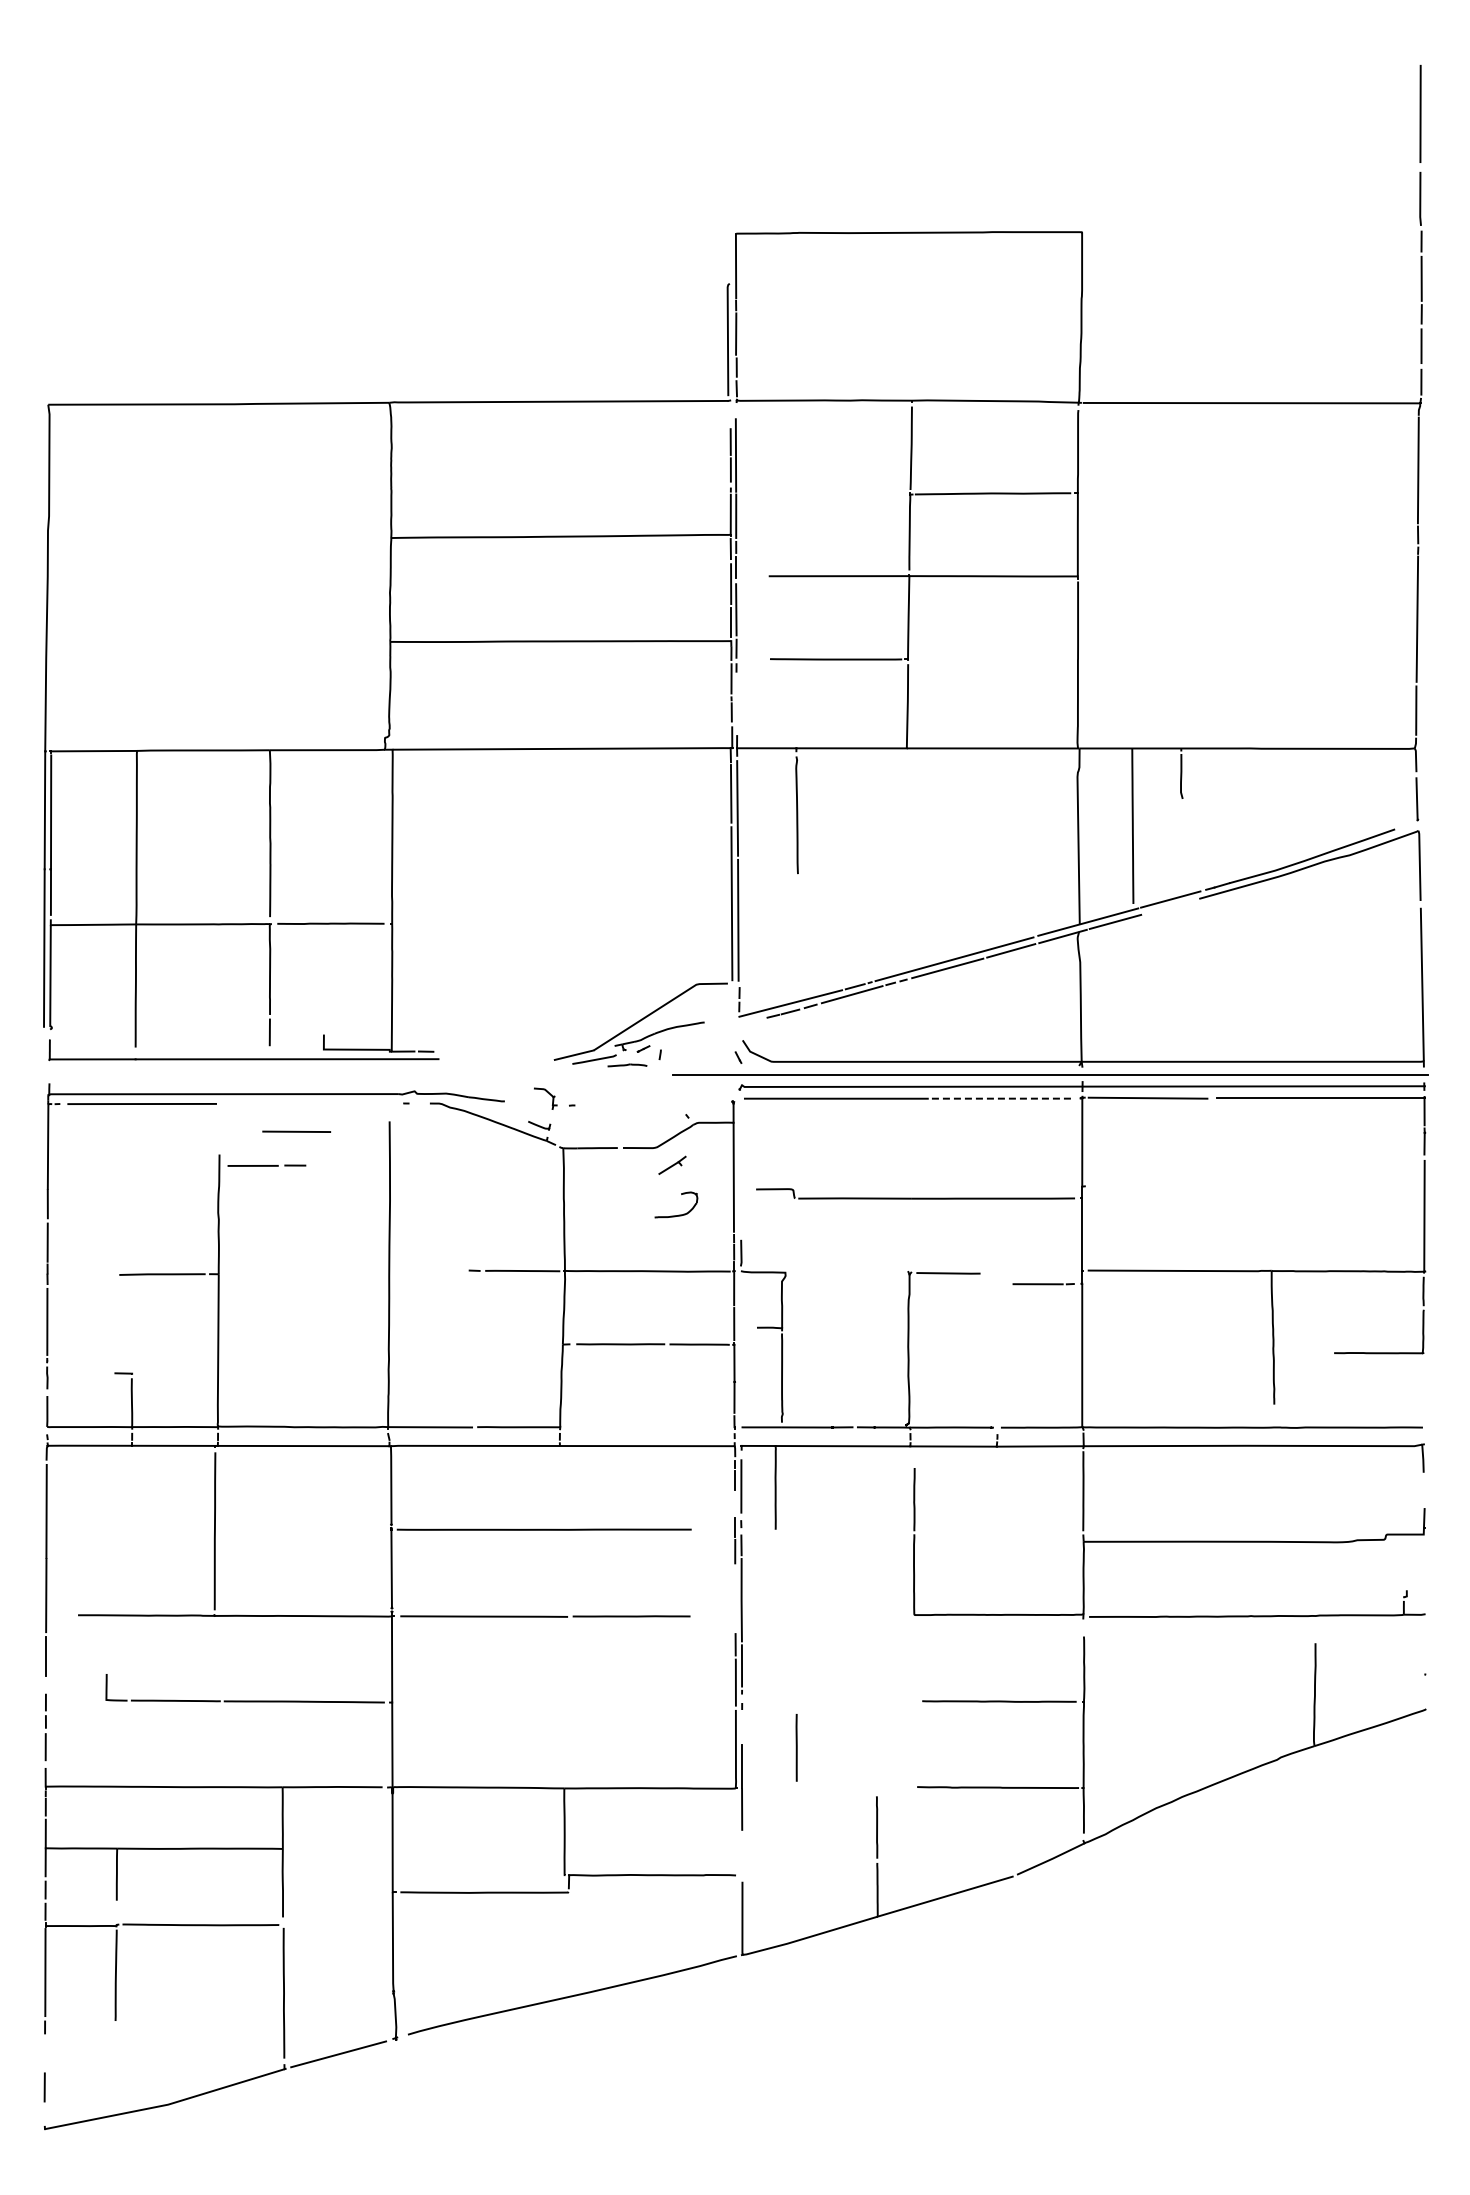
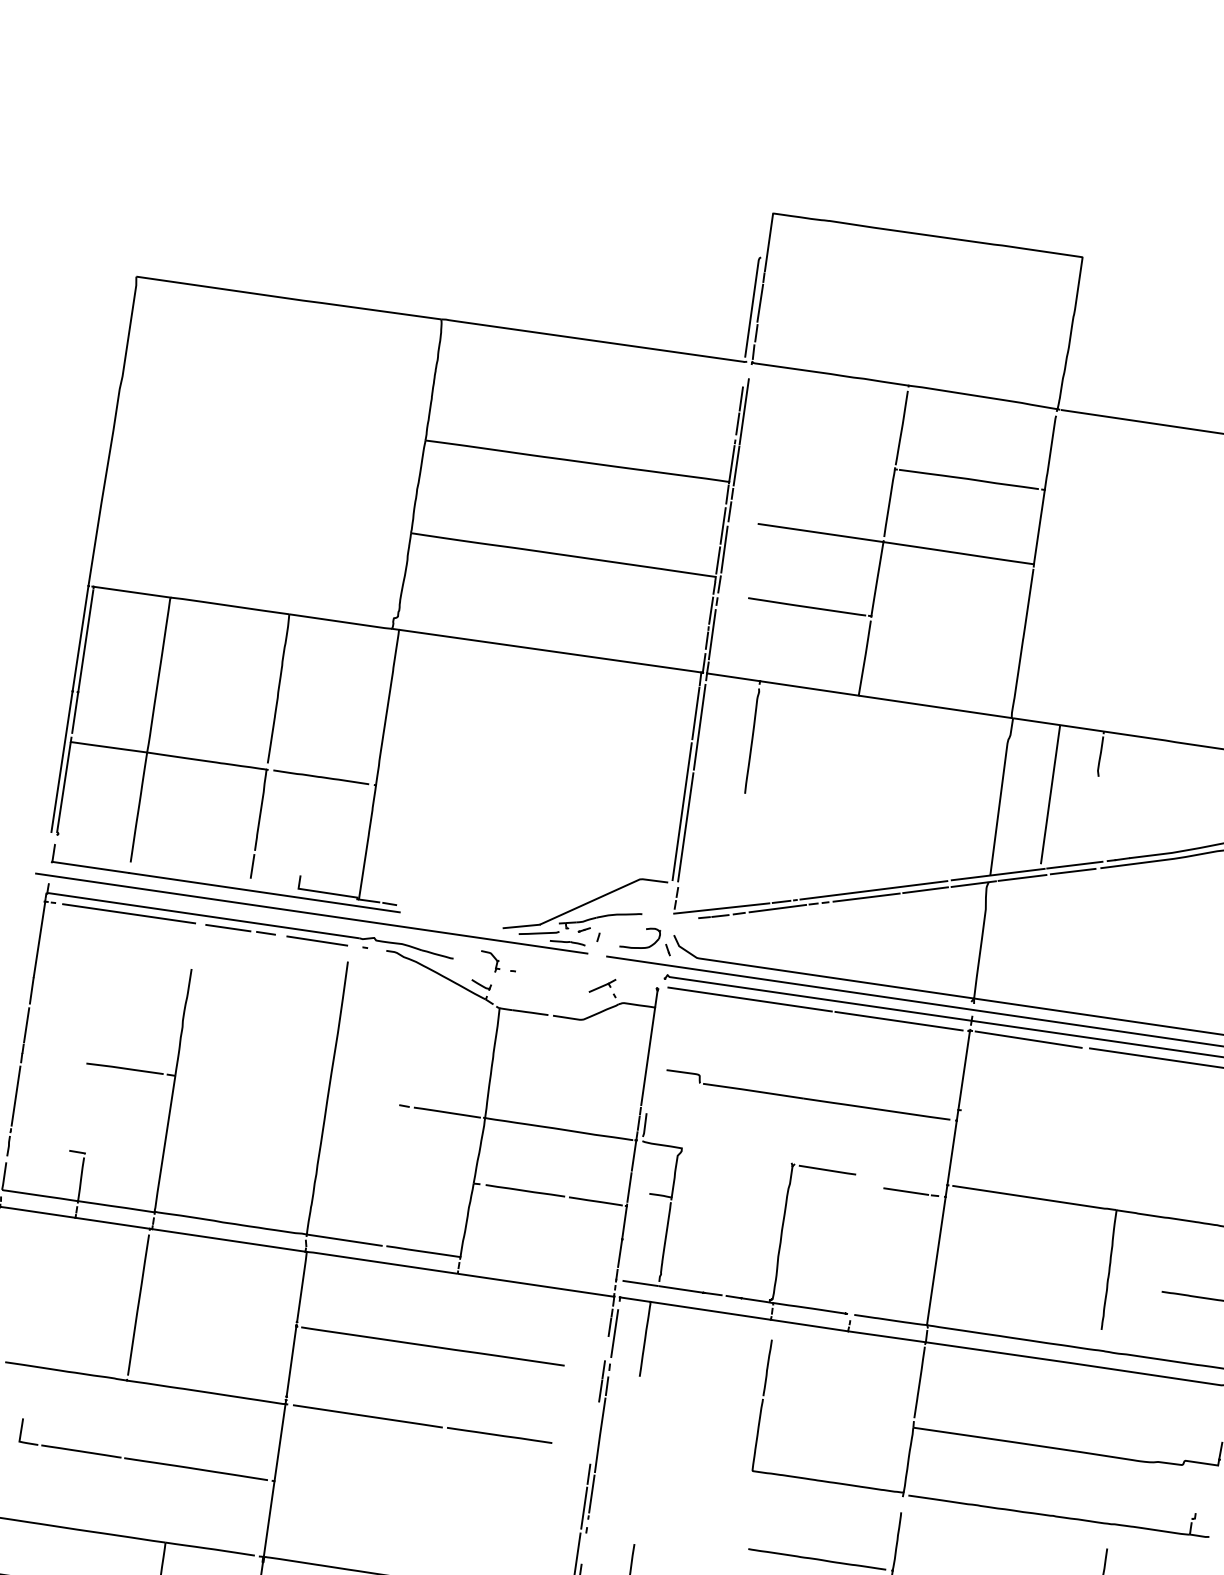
line: (736, 704) -> (712, 634), added
line: (1169, 906) -> (1072, 871), added
line: (341, 1074) -> (311, 913), added
line: (1003, 1098) -> (899, 1021), dashed -> solid
line: (296, 1131) -> (317, 940), moved
part: (672, 1164) -> (602, 985), moved
line: (266, 1165) -> (240, 929), moved
part: (678, 1214) -> (641, 946), moved

